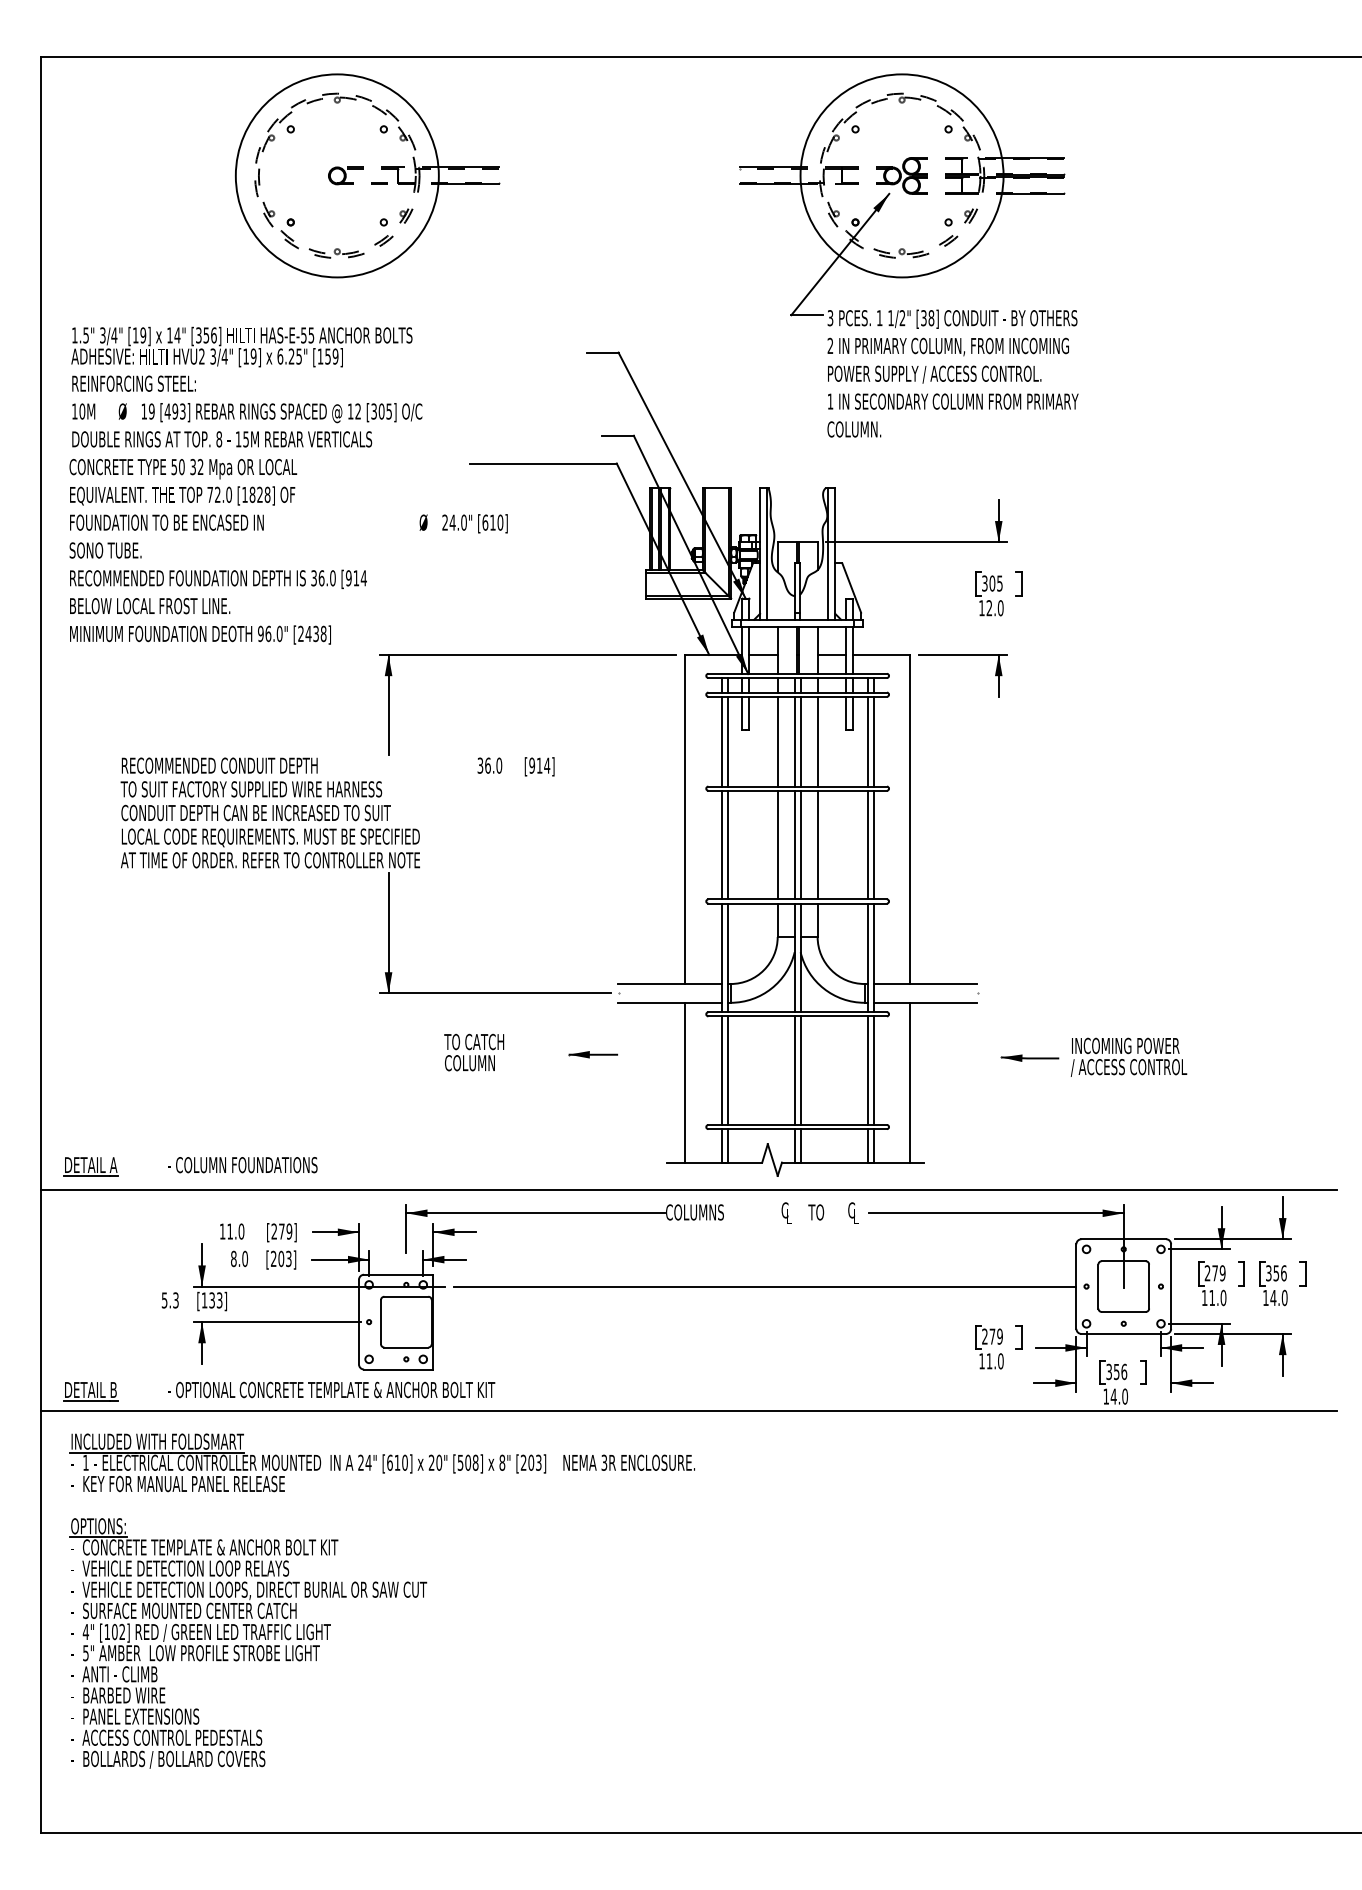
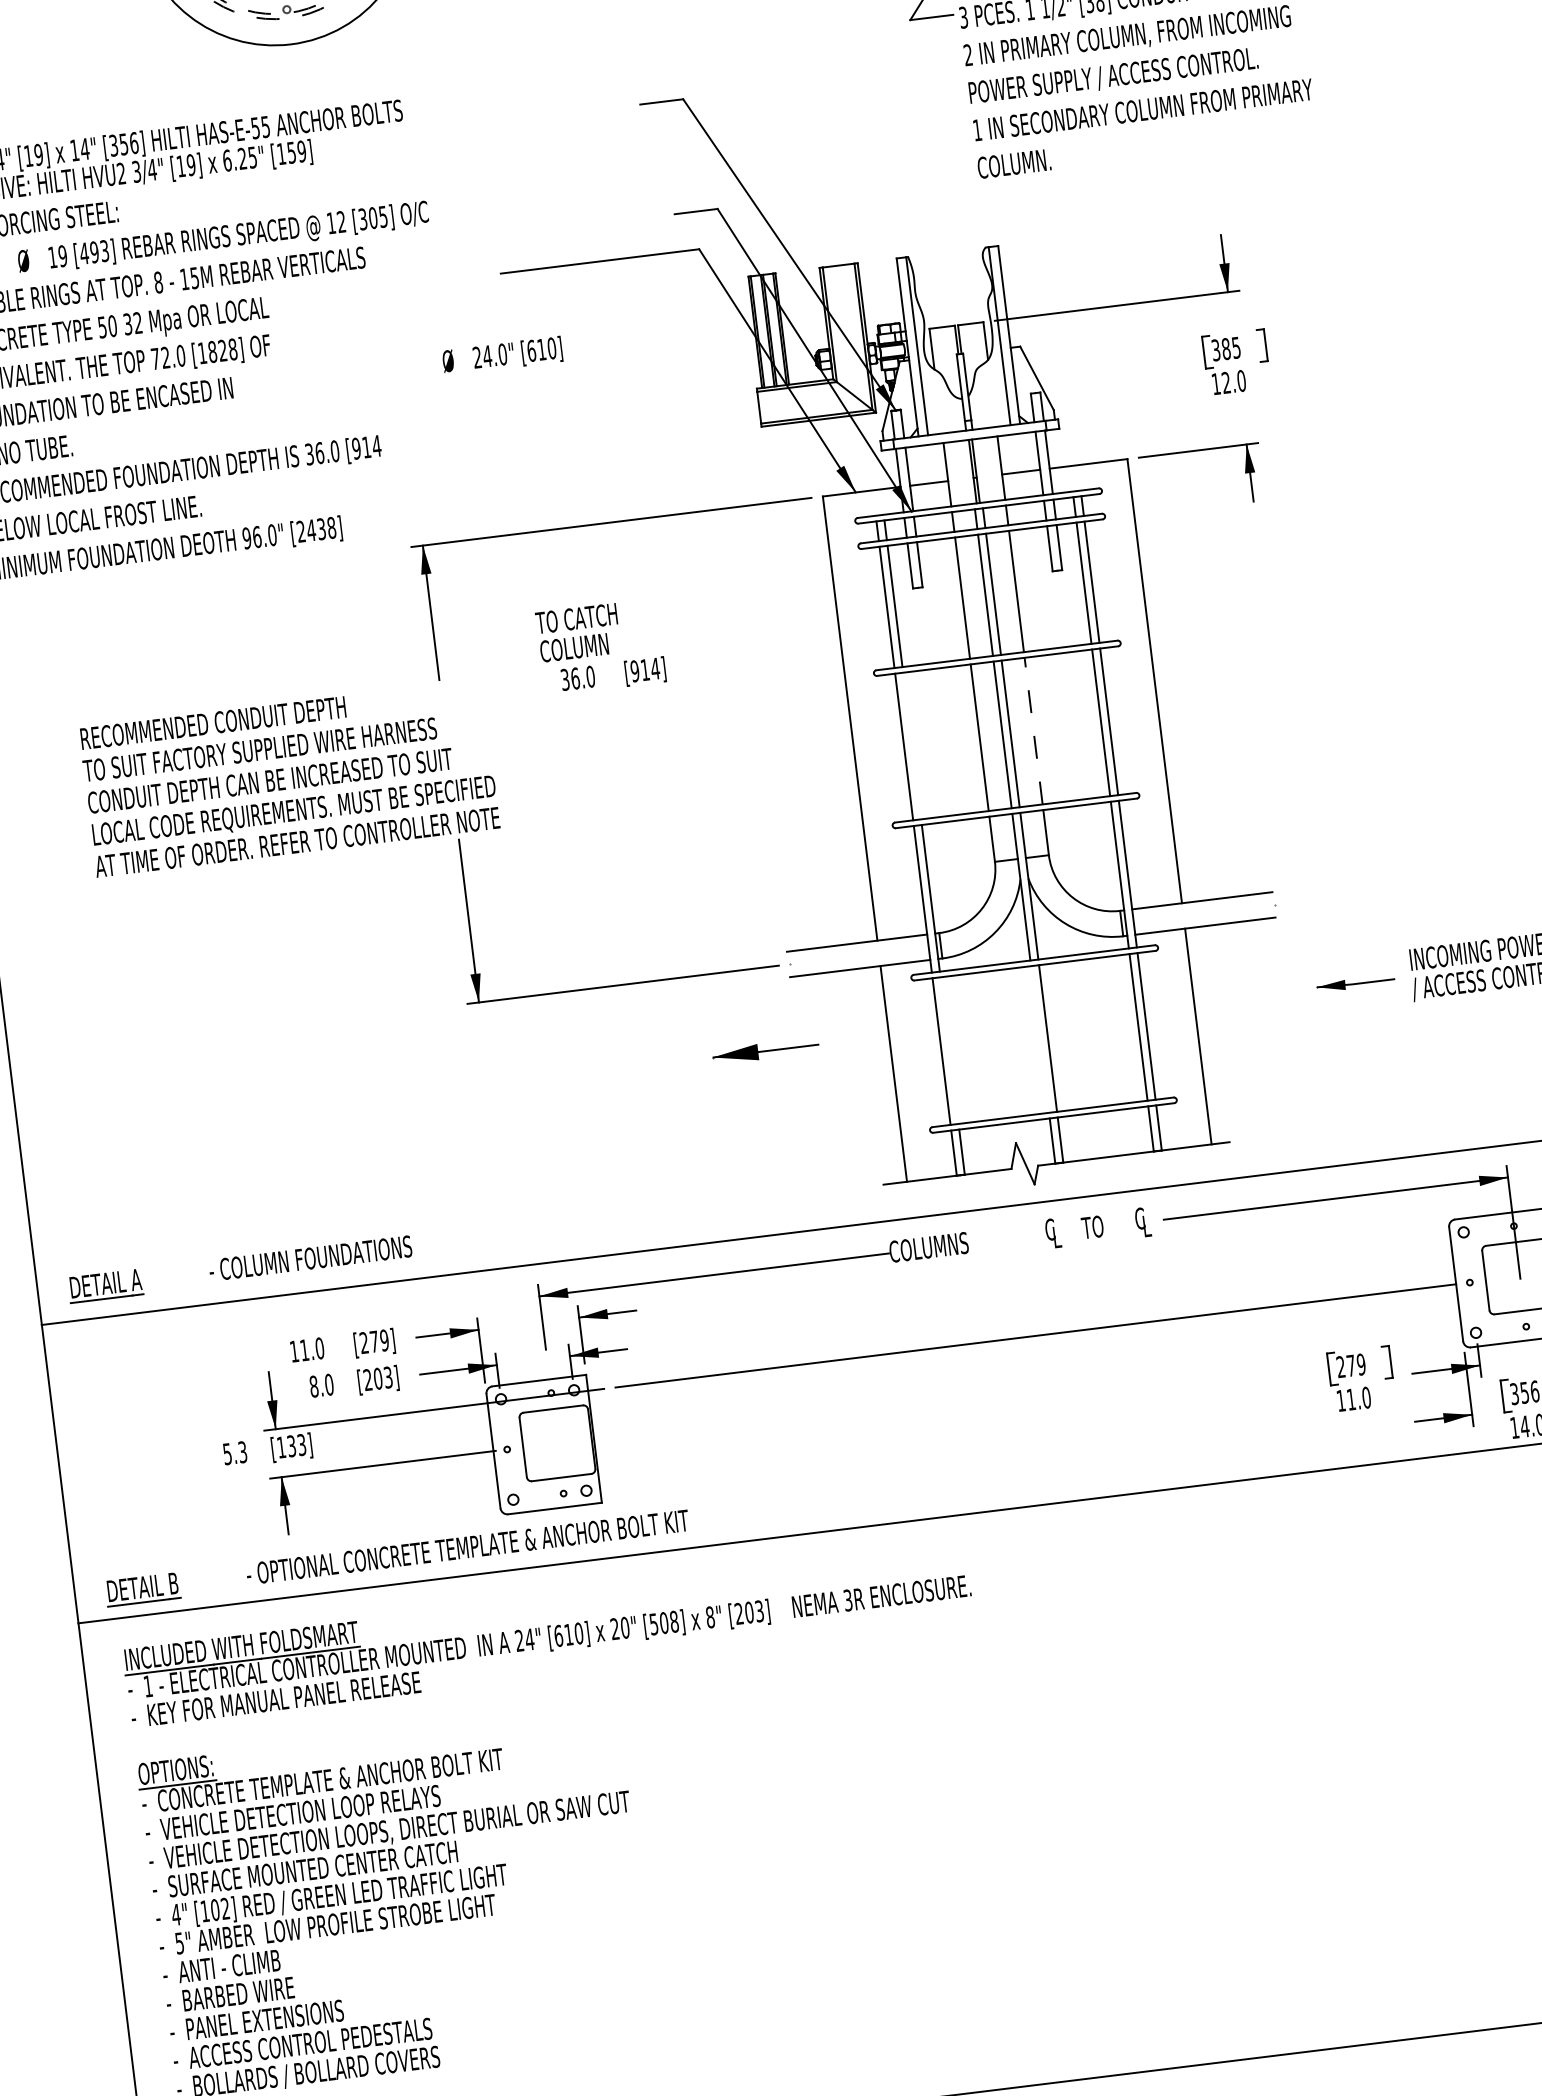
text: (992, 583) -> (1226, 348), 305 -> 385
line: (727, 844) -> (911, 745), removed
line: (817, 844) -> (1033, 730), solid -> dashed
text: (474, 1052) -> (578, 632), moved
part: (592, 1054) -> (764, 1051), size x1.6
line: (727, 1070) -> (949, 1050), removed
line: (794, 1070) -> (1039, 1039), removed

